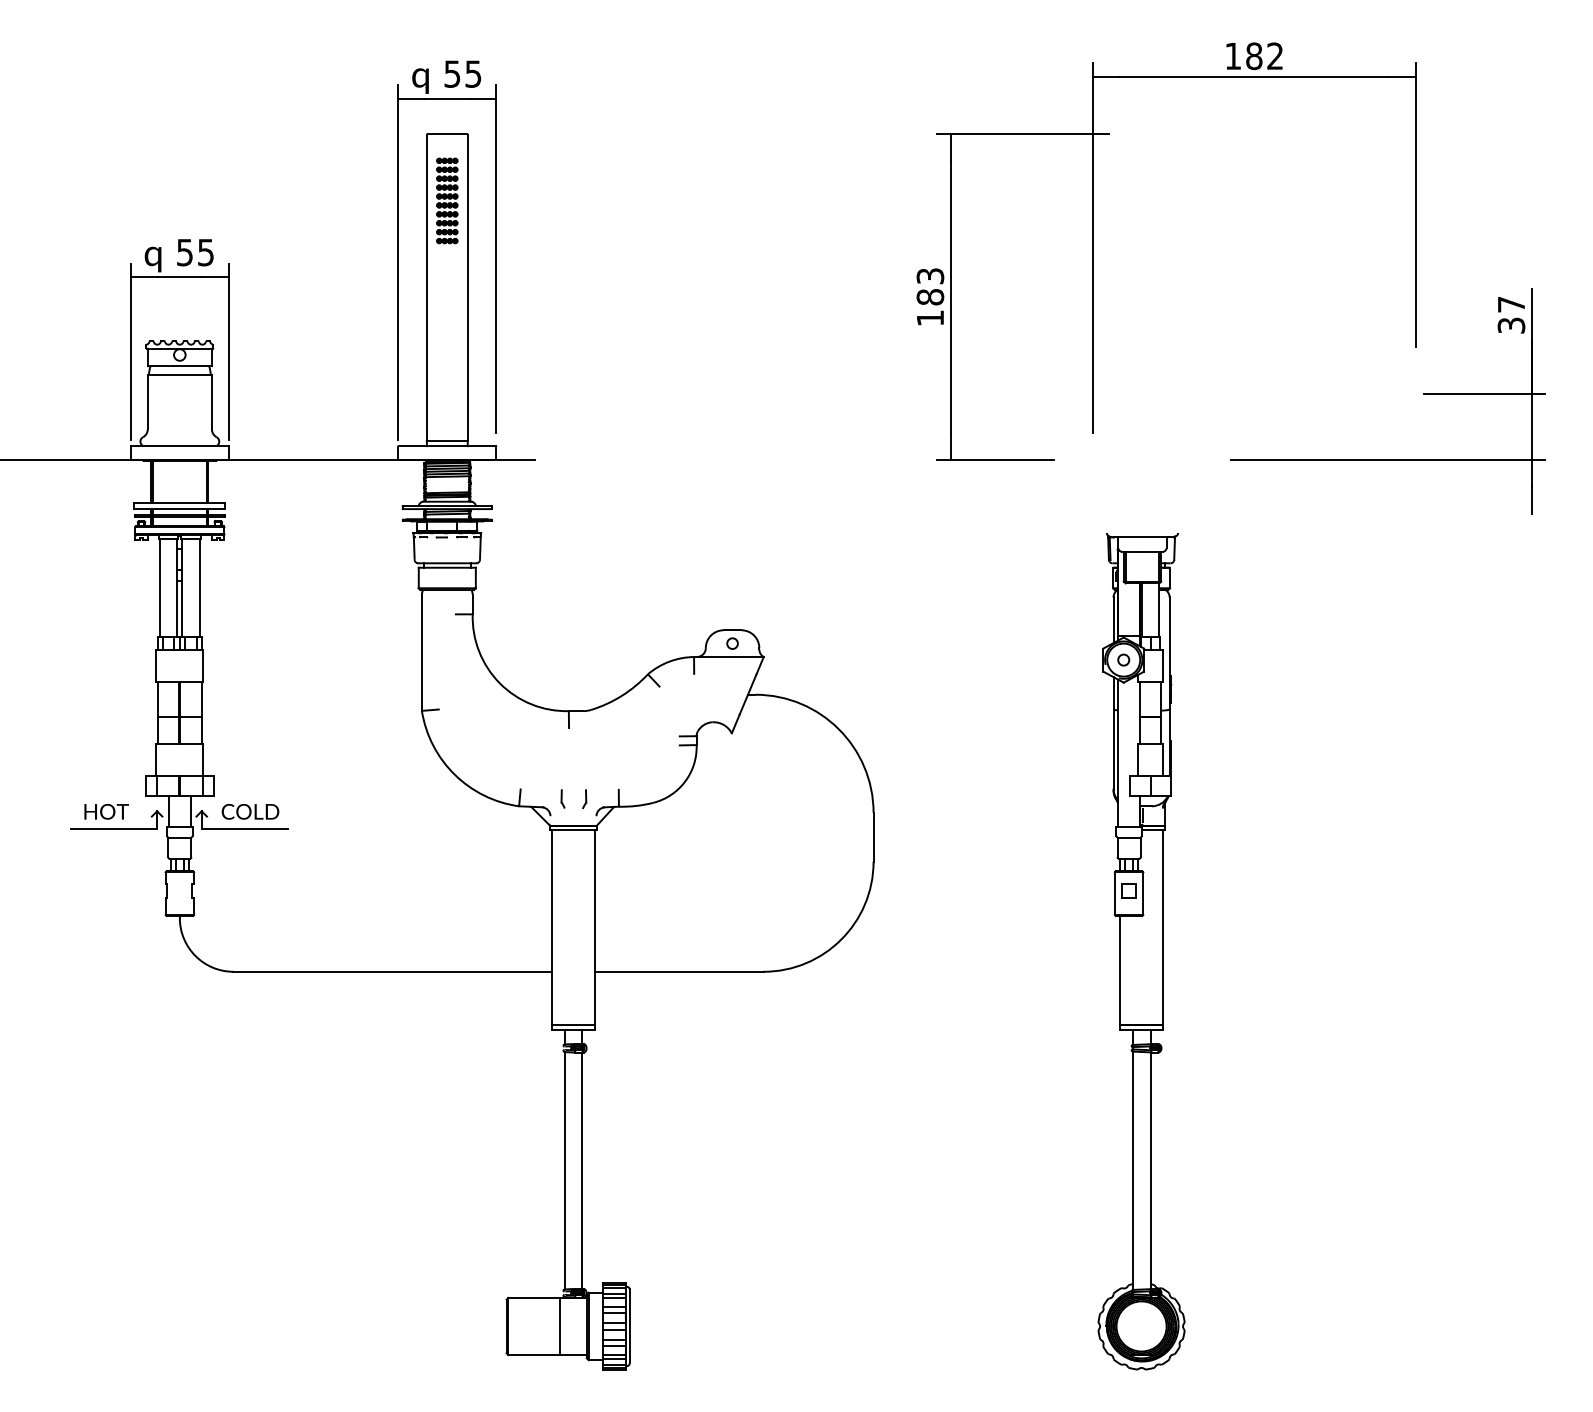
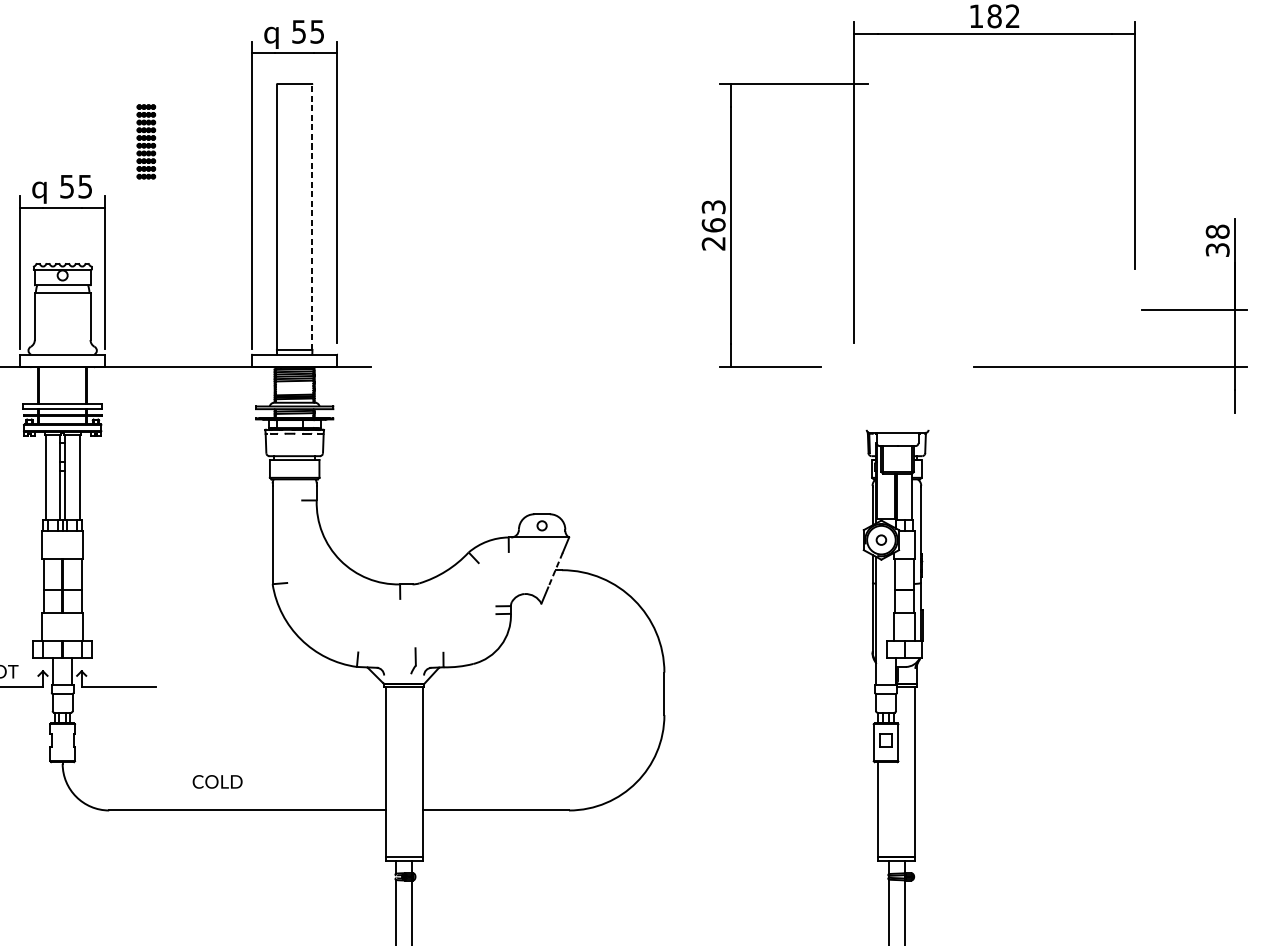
part: (447, 200) -> (146, 141), moved
line: (467, 287) -> (312, 216), solid -> dashed
text: (1511, 304) -> (1217, 231), 37 -> 38
text: (930, 307) -> (713, 234), 183 -> 263
line: (747, 694) -> (555, 569), solid -> dashed
part: (562, 798) -> (394, 660), removed
part: (584, 799) -> (413, 661), size x1.6
text: (250, 811) -> (217, 781), moved

